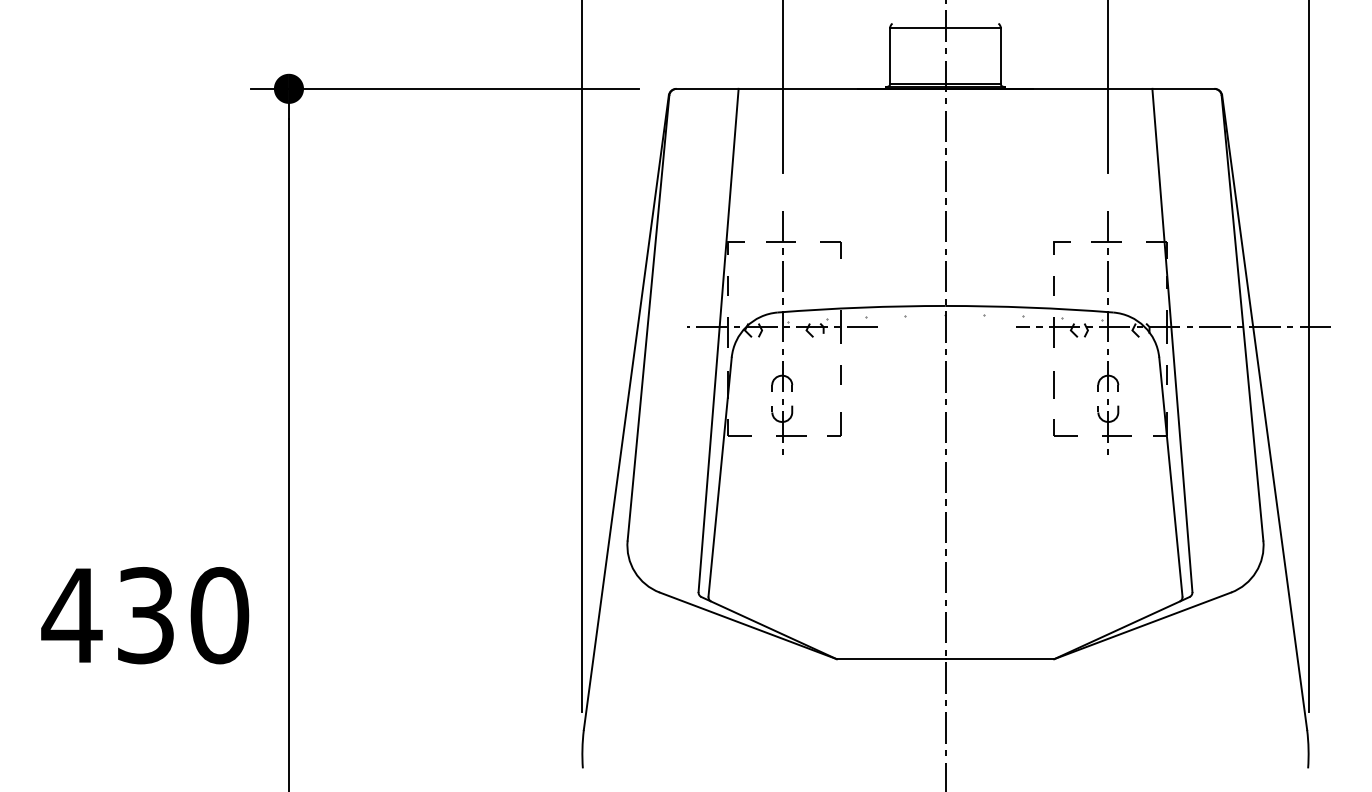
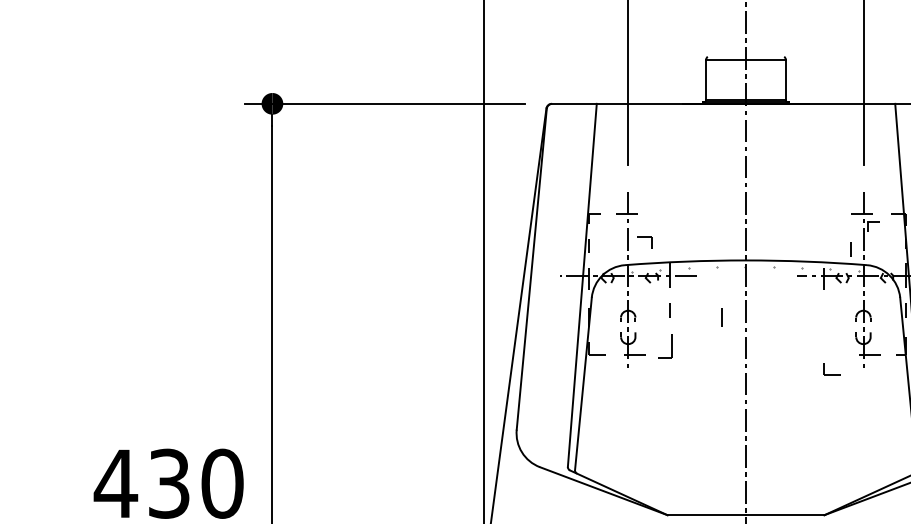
part: (830, 242) -> (644, 237), moved
line: (1061, 242) -> (873, 222), moved
line: (1053, 285) -> (850, 249), moved
line: (1053, 384) -> (722, 317), moved
part: (834, 424) -> (665, 345), size x1.4
part: (1065, 435) -> (832, 374), moved

